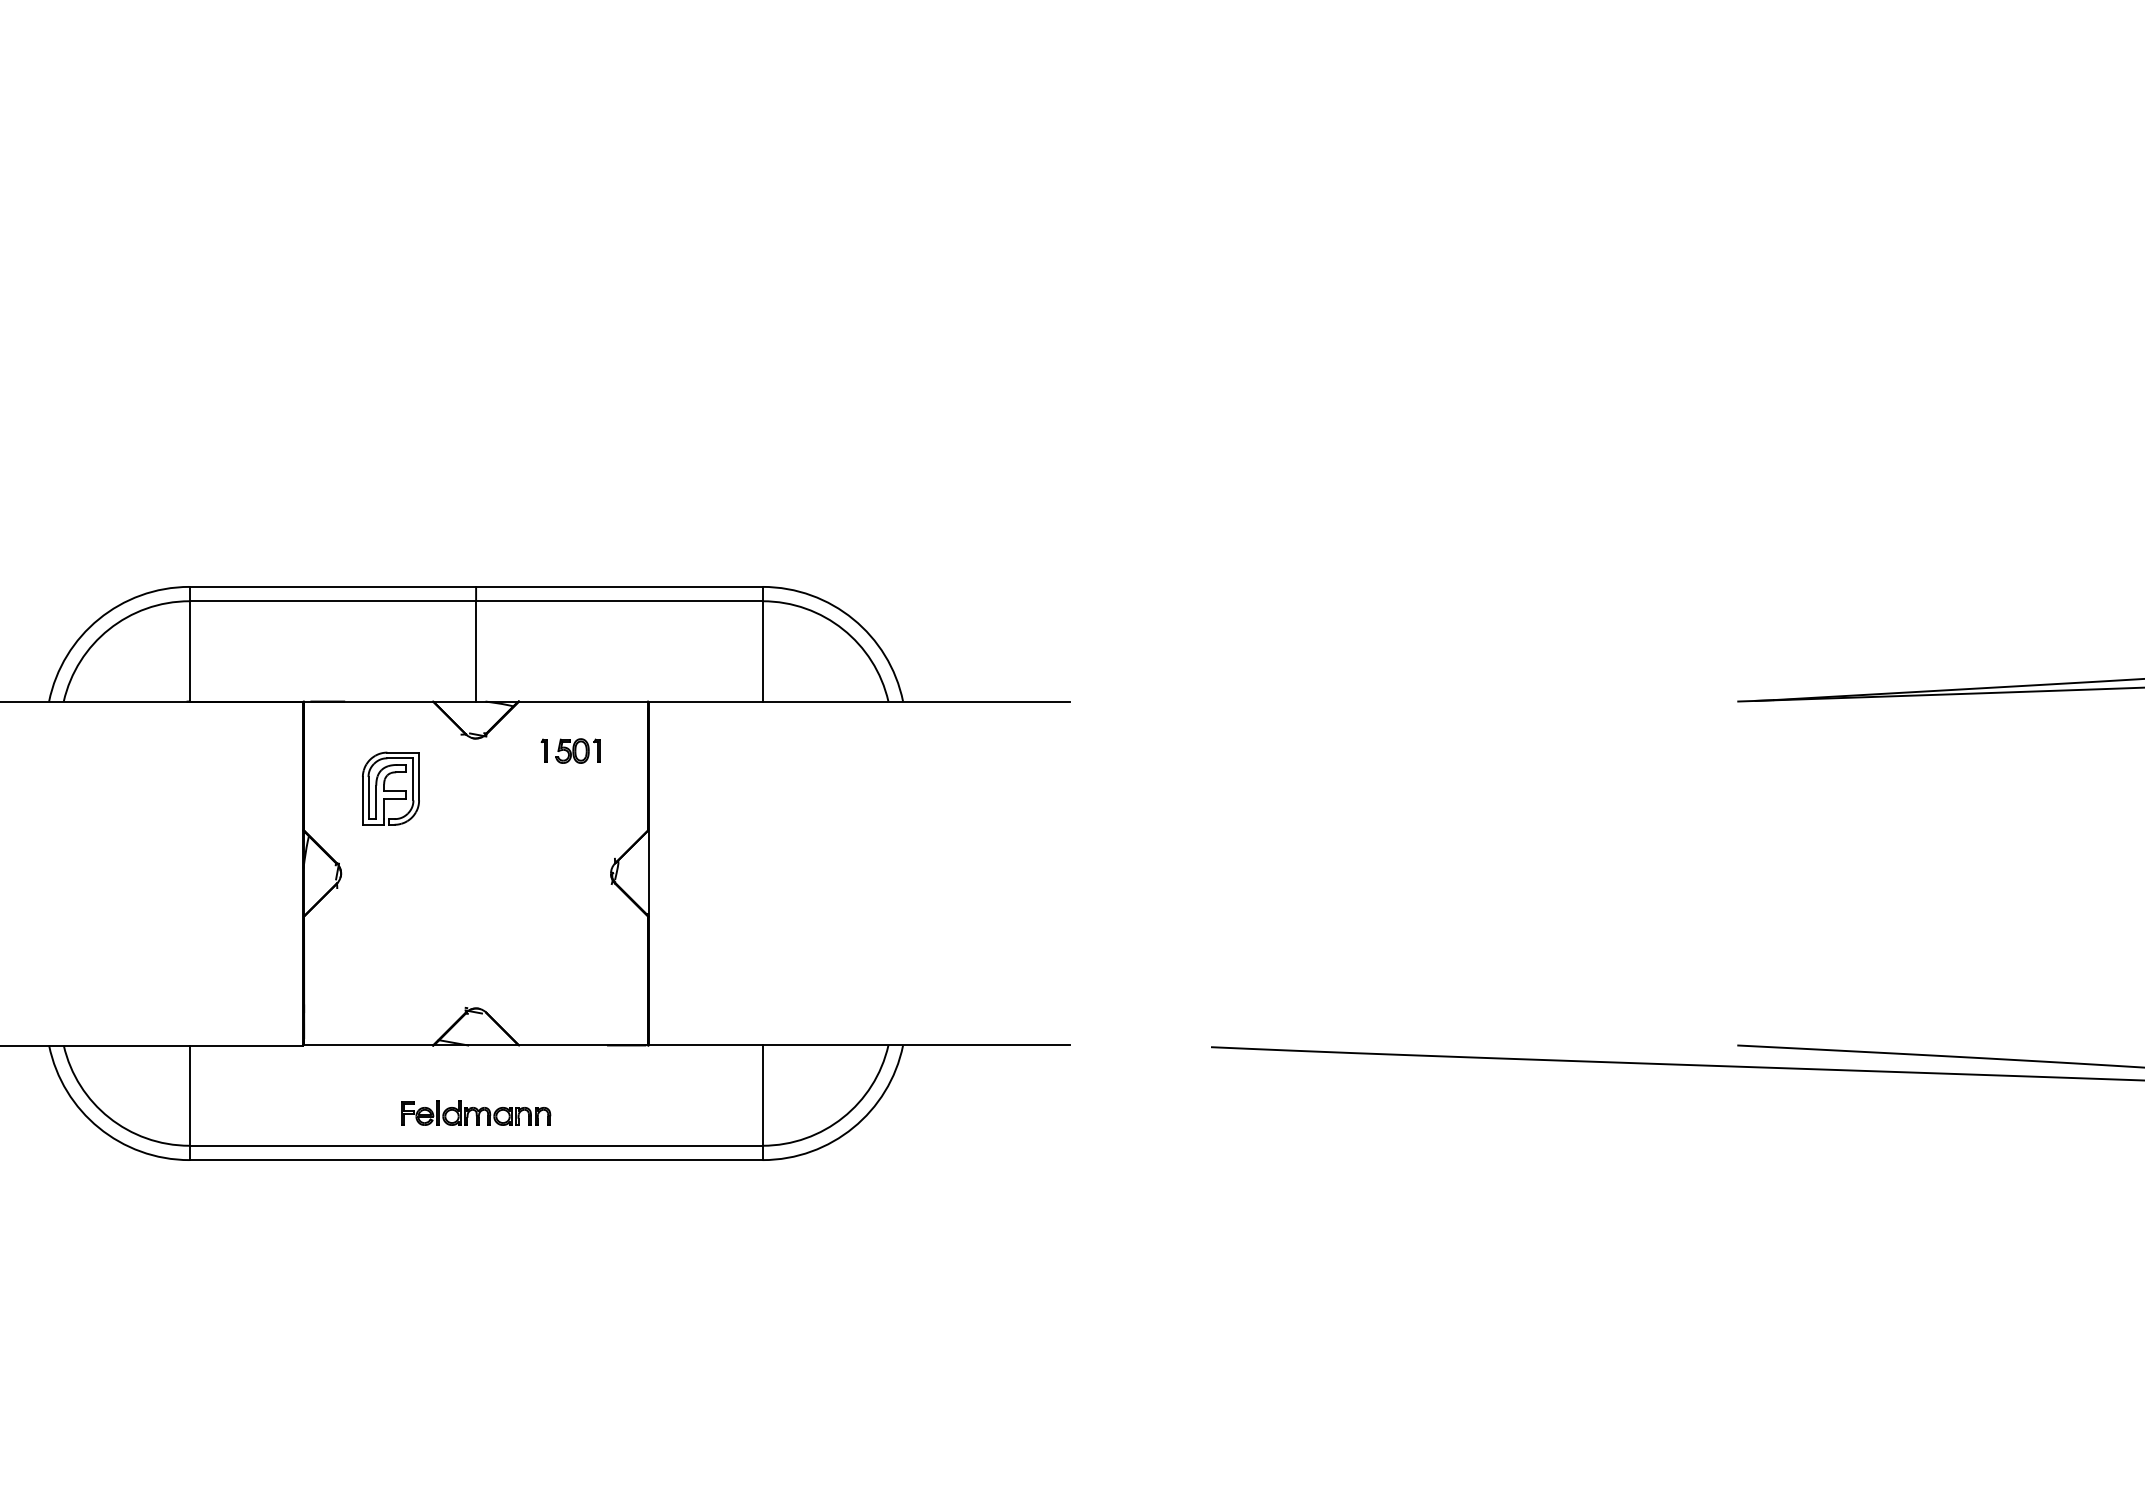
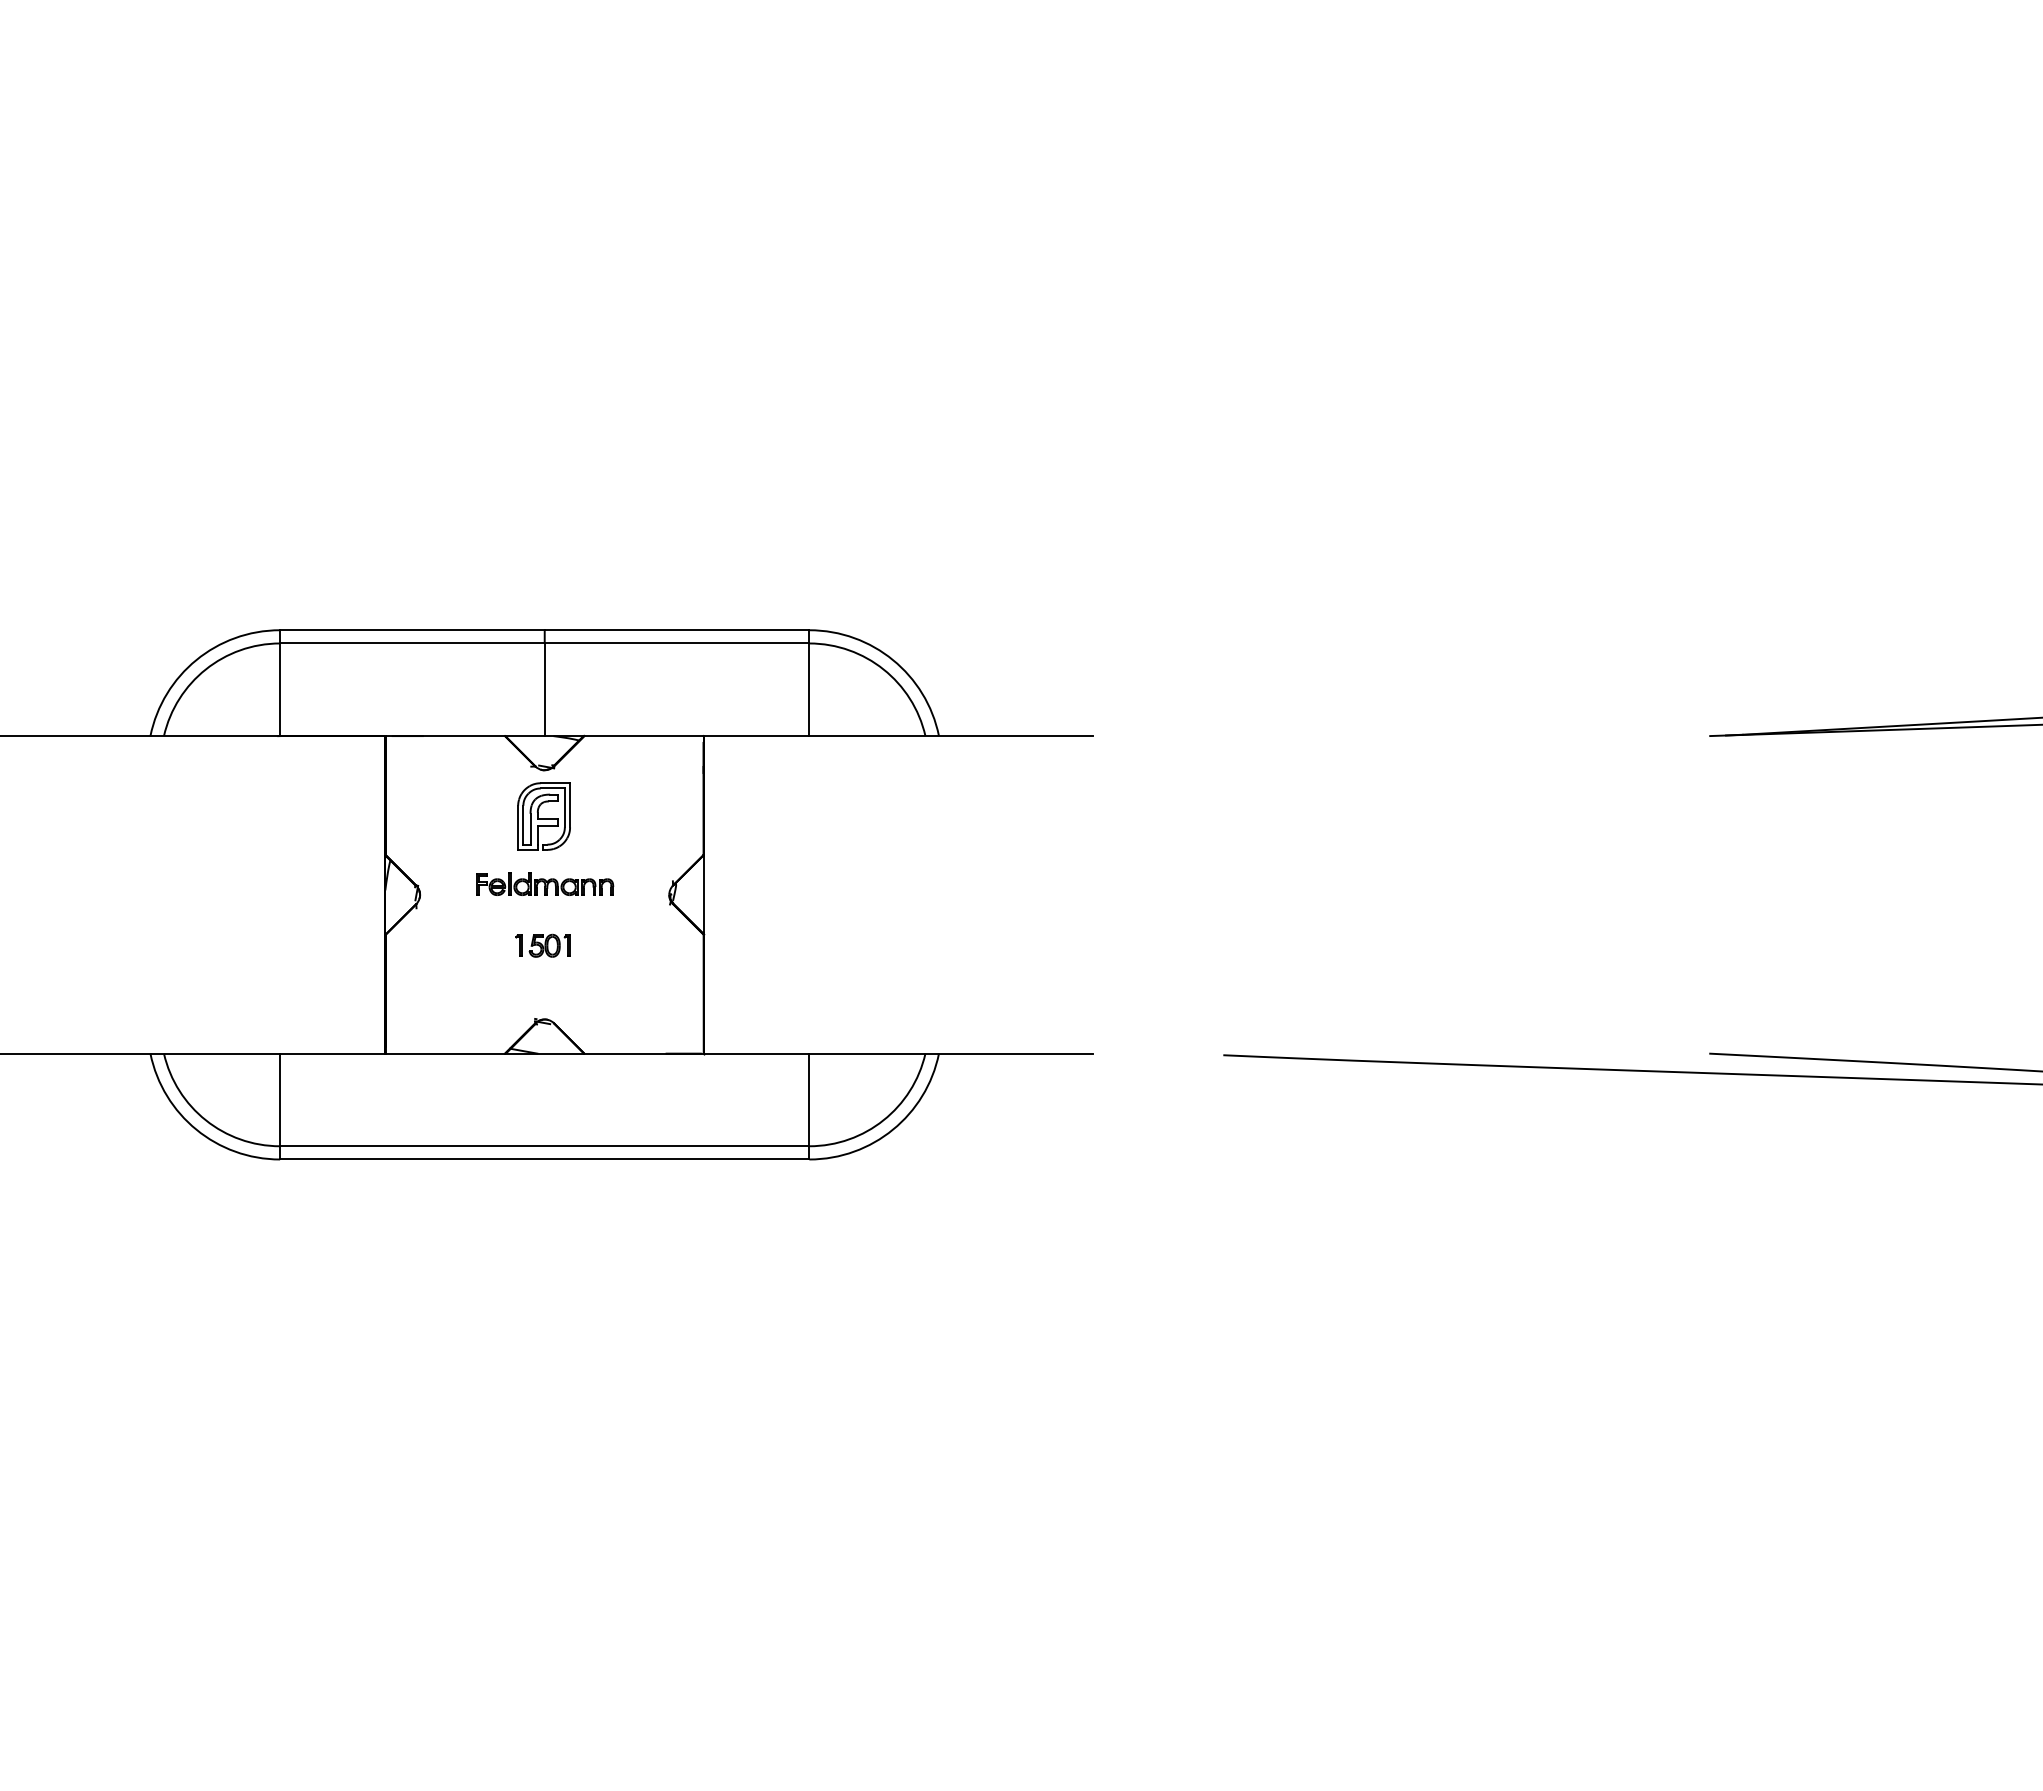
part: (570, 750) -> (542, 945), moved
part: (390, 788) -> (543, 816), moved
part: (476, 1112) -> (545, 883), moved

